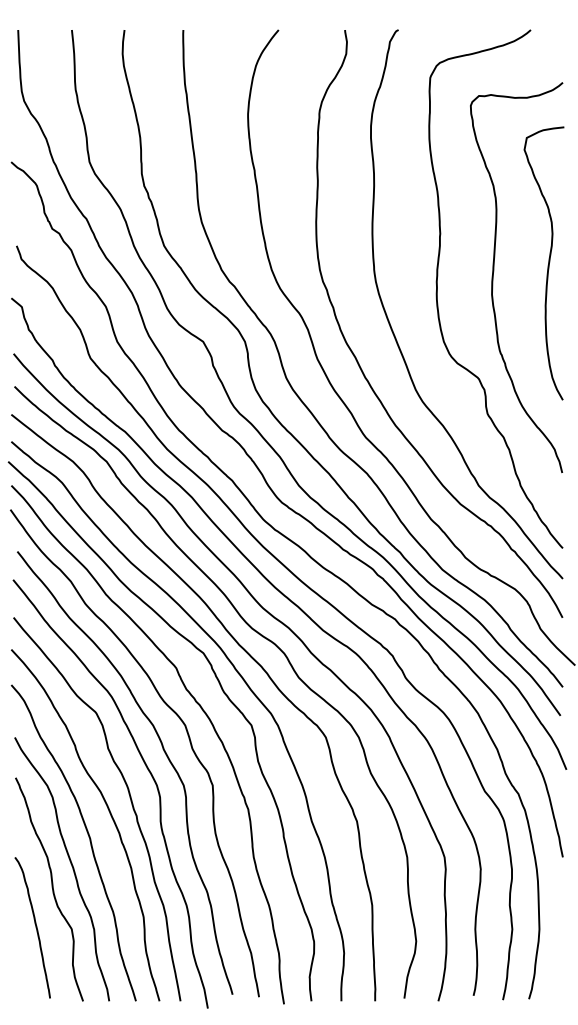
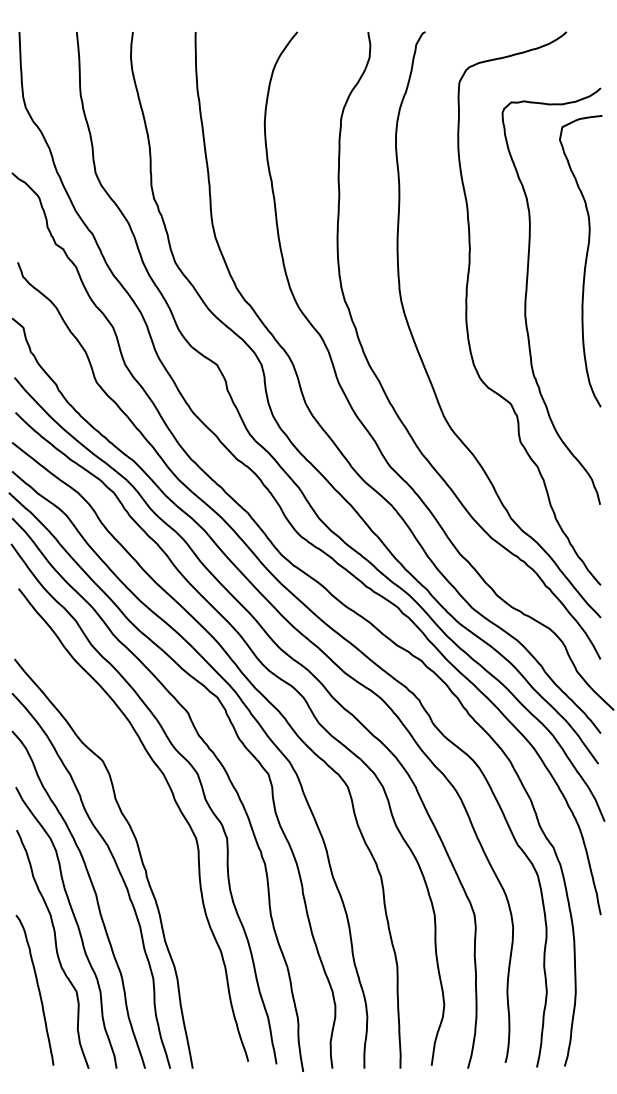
curve: (547, 265) -> (584, 263), moved
curve: (148, 771) -> (158, 823), removed

